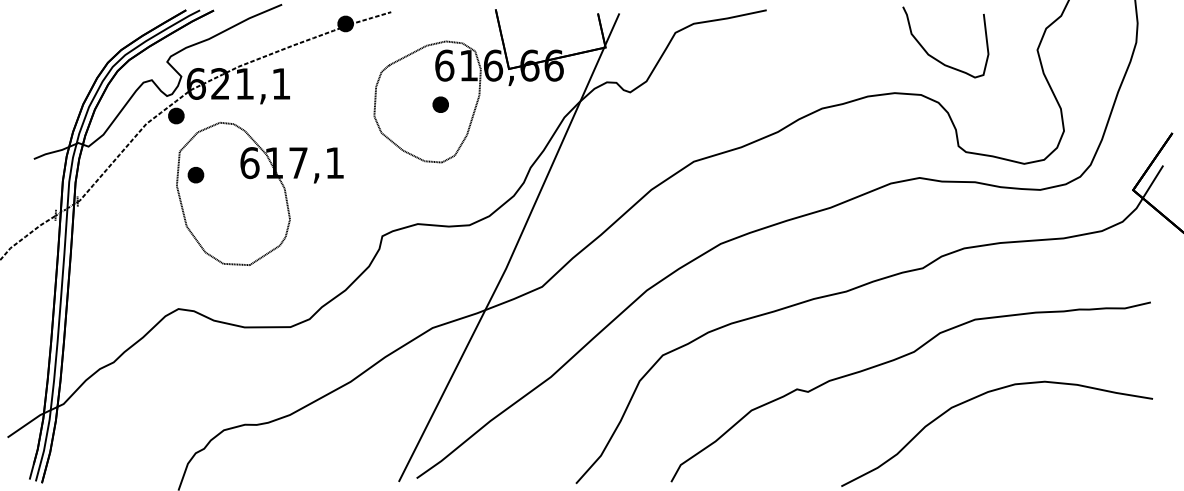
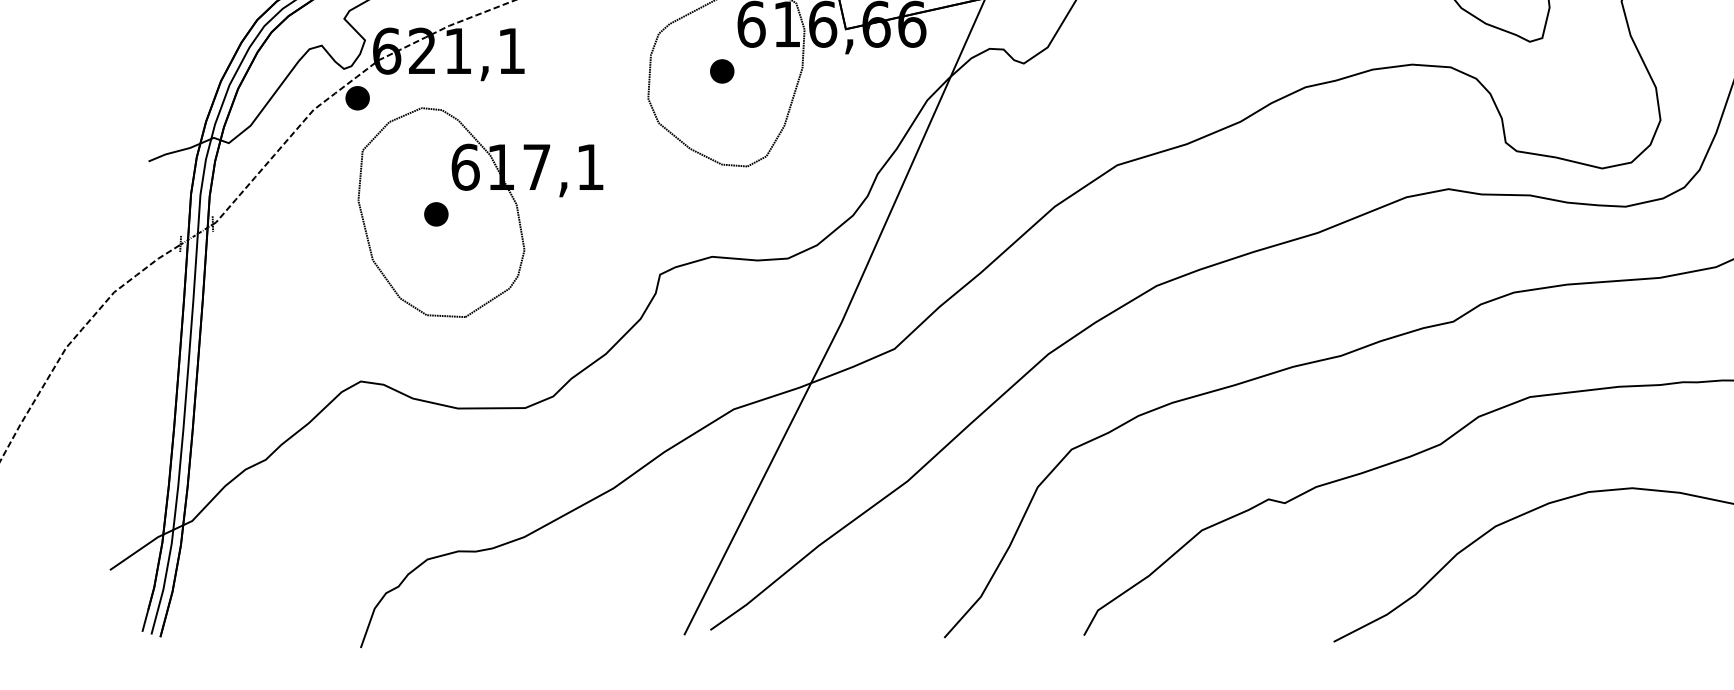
part: (440, 104) -> (721, 71), moved
part: (195, 175) -> (435, 214), moved

